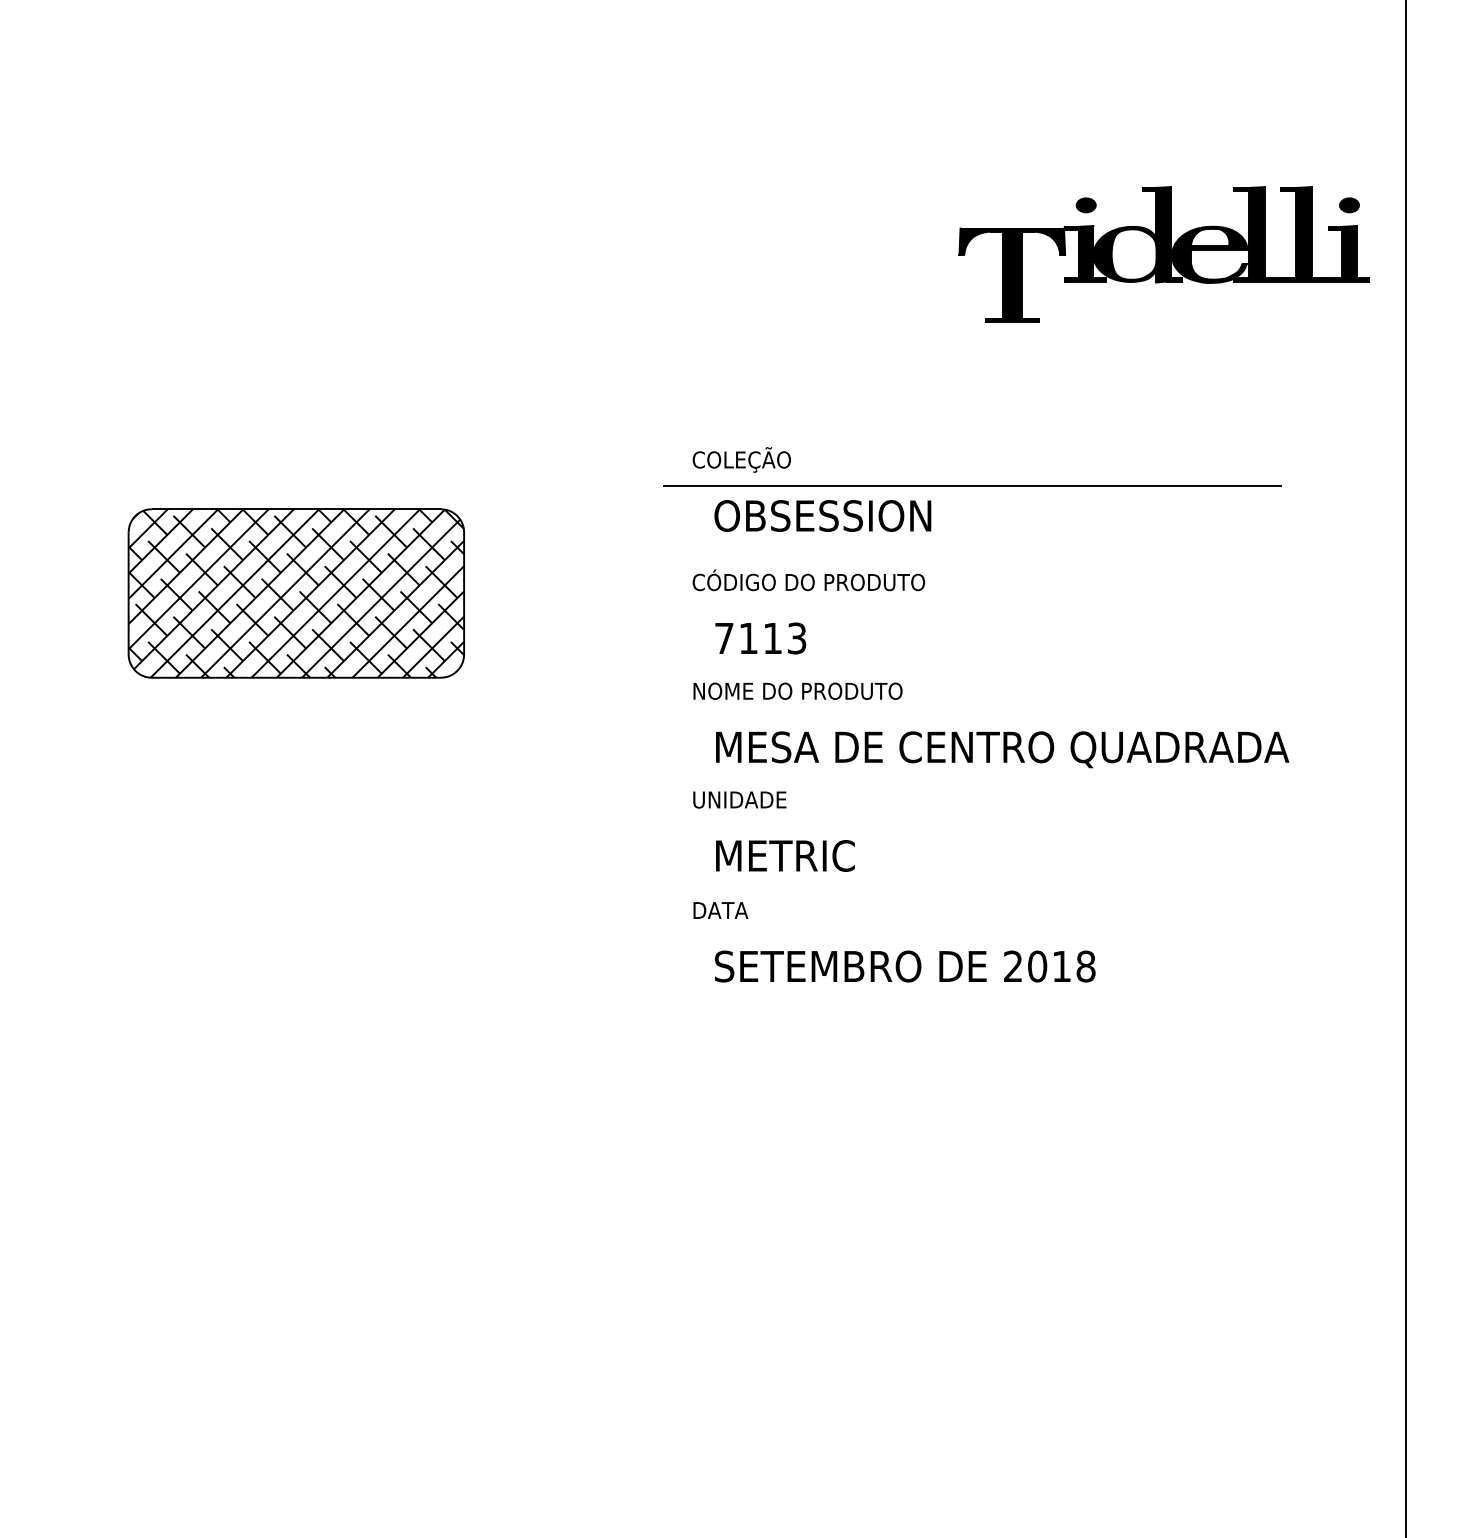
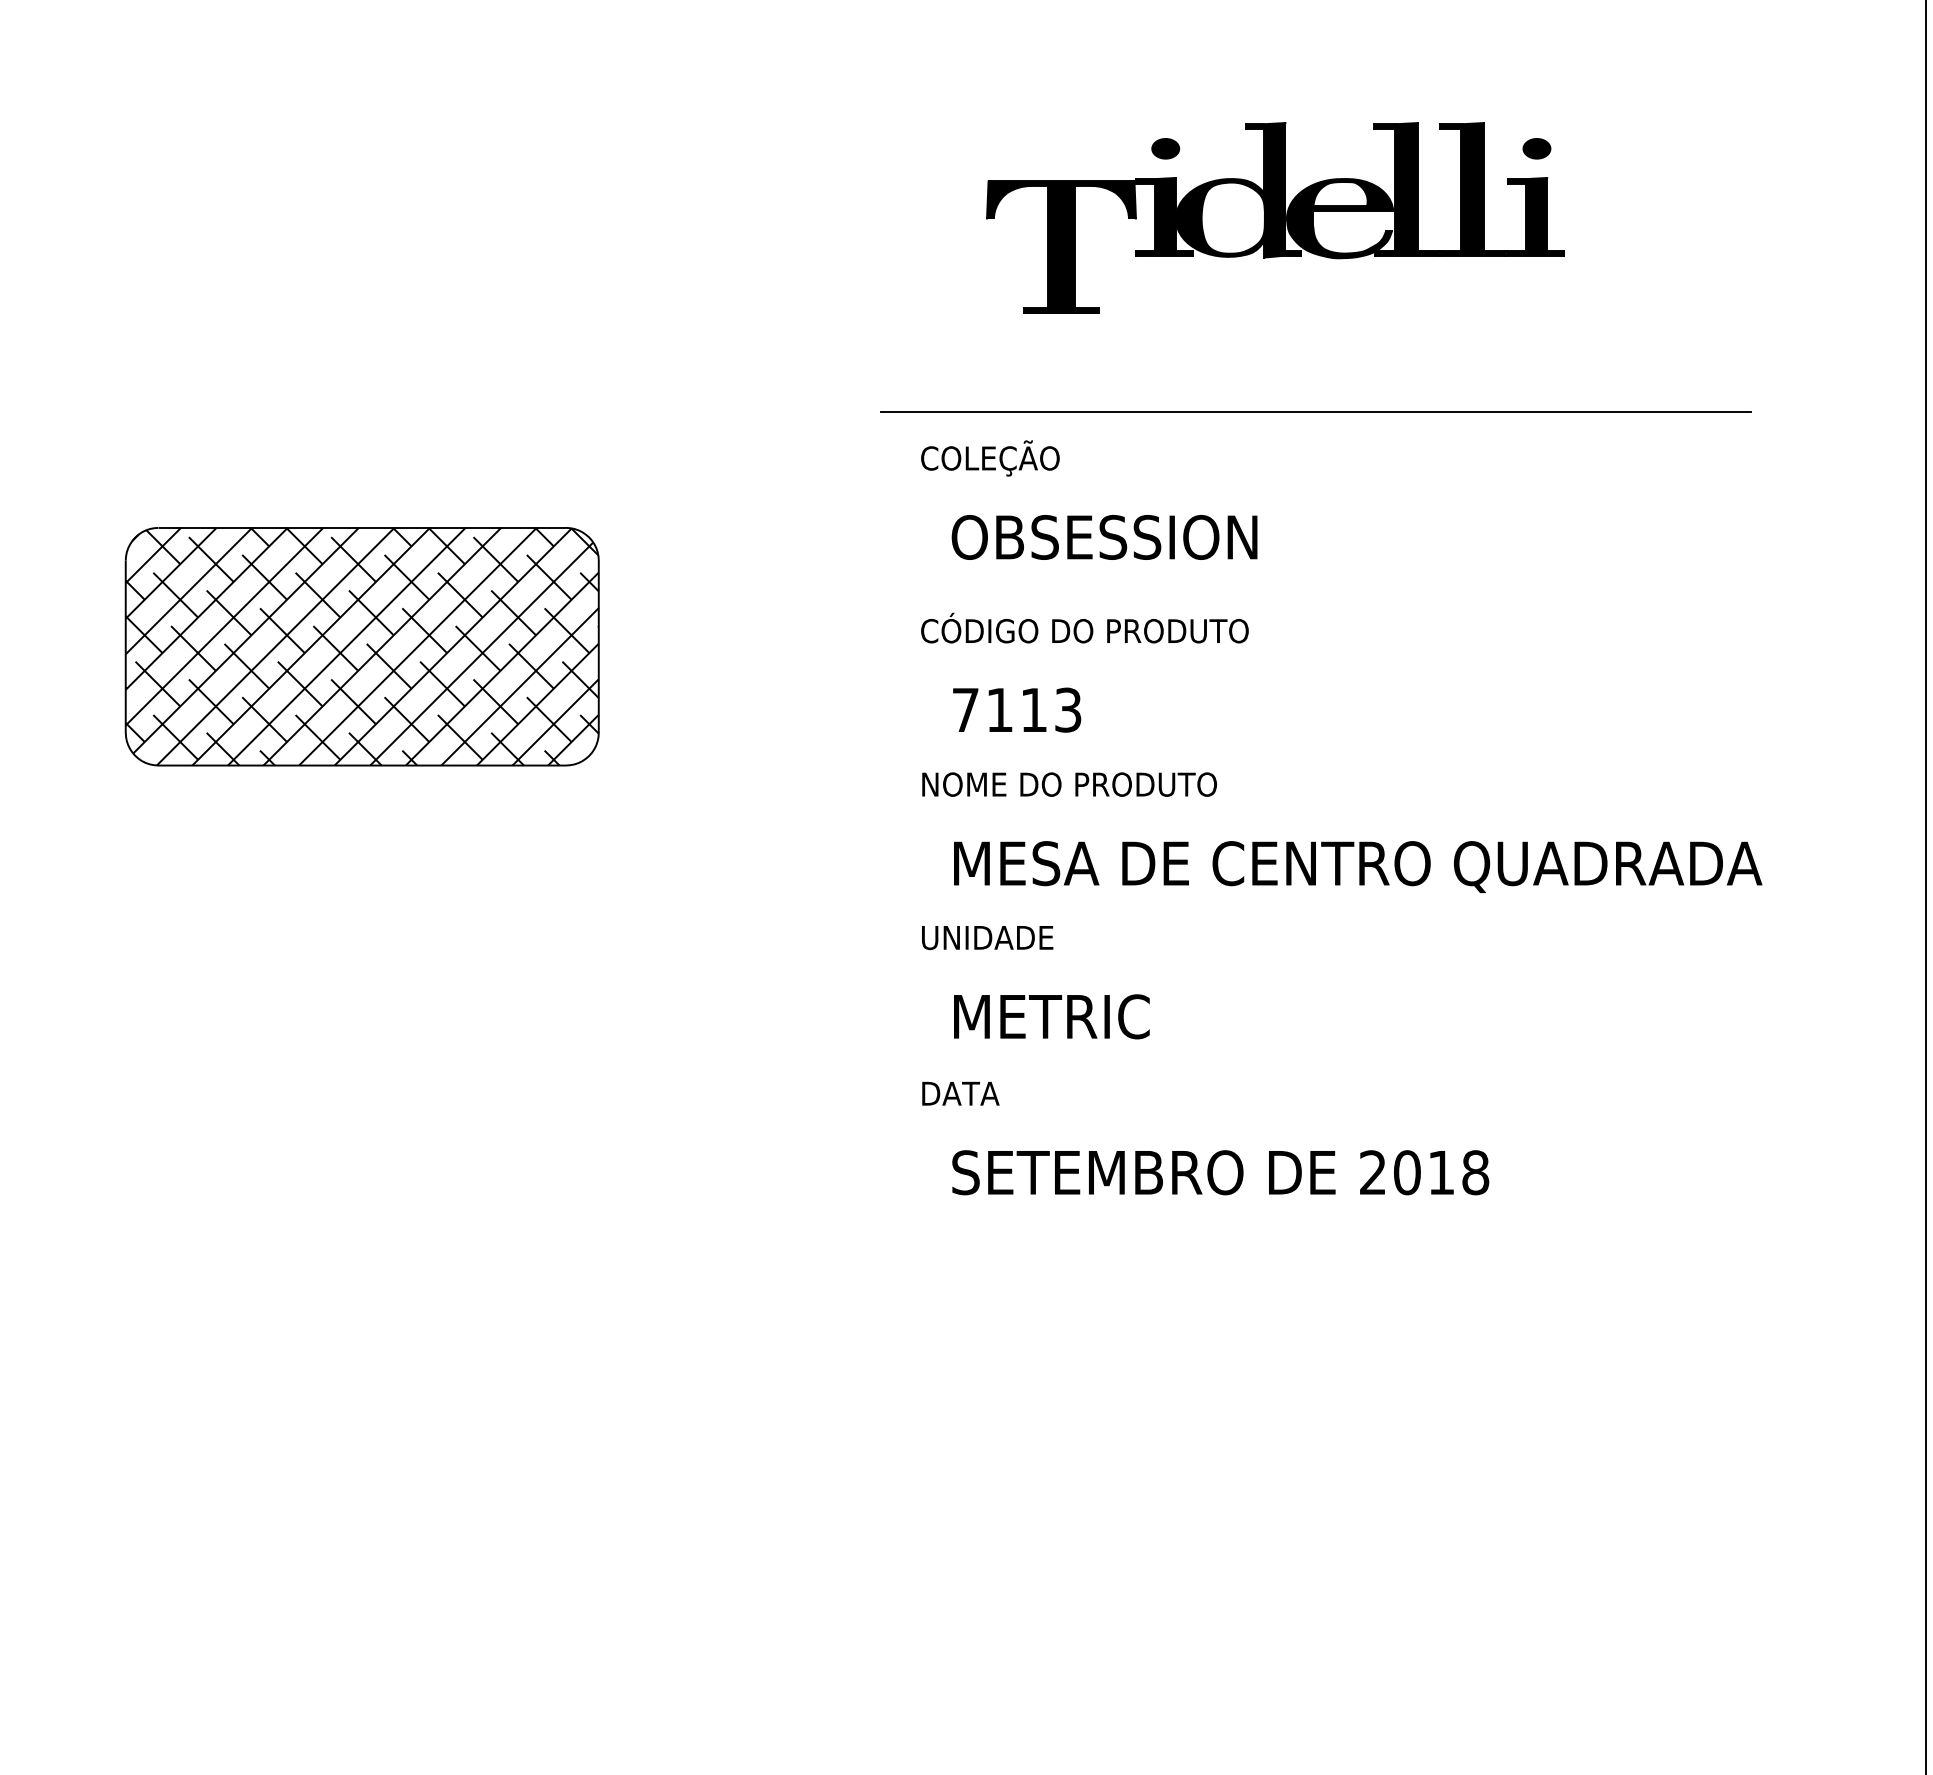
part: (1163, 254) -> (1274, 218), moved
line: (972, 485) -> (1315, 411), moved

